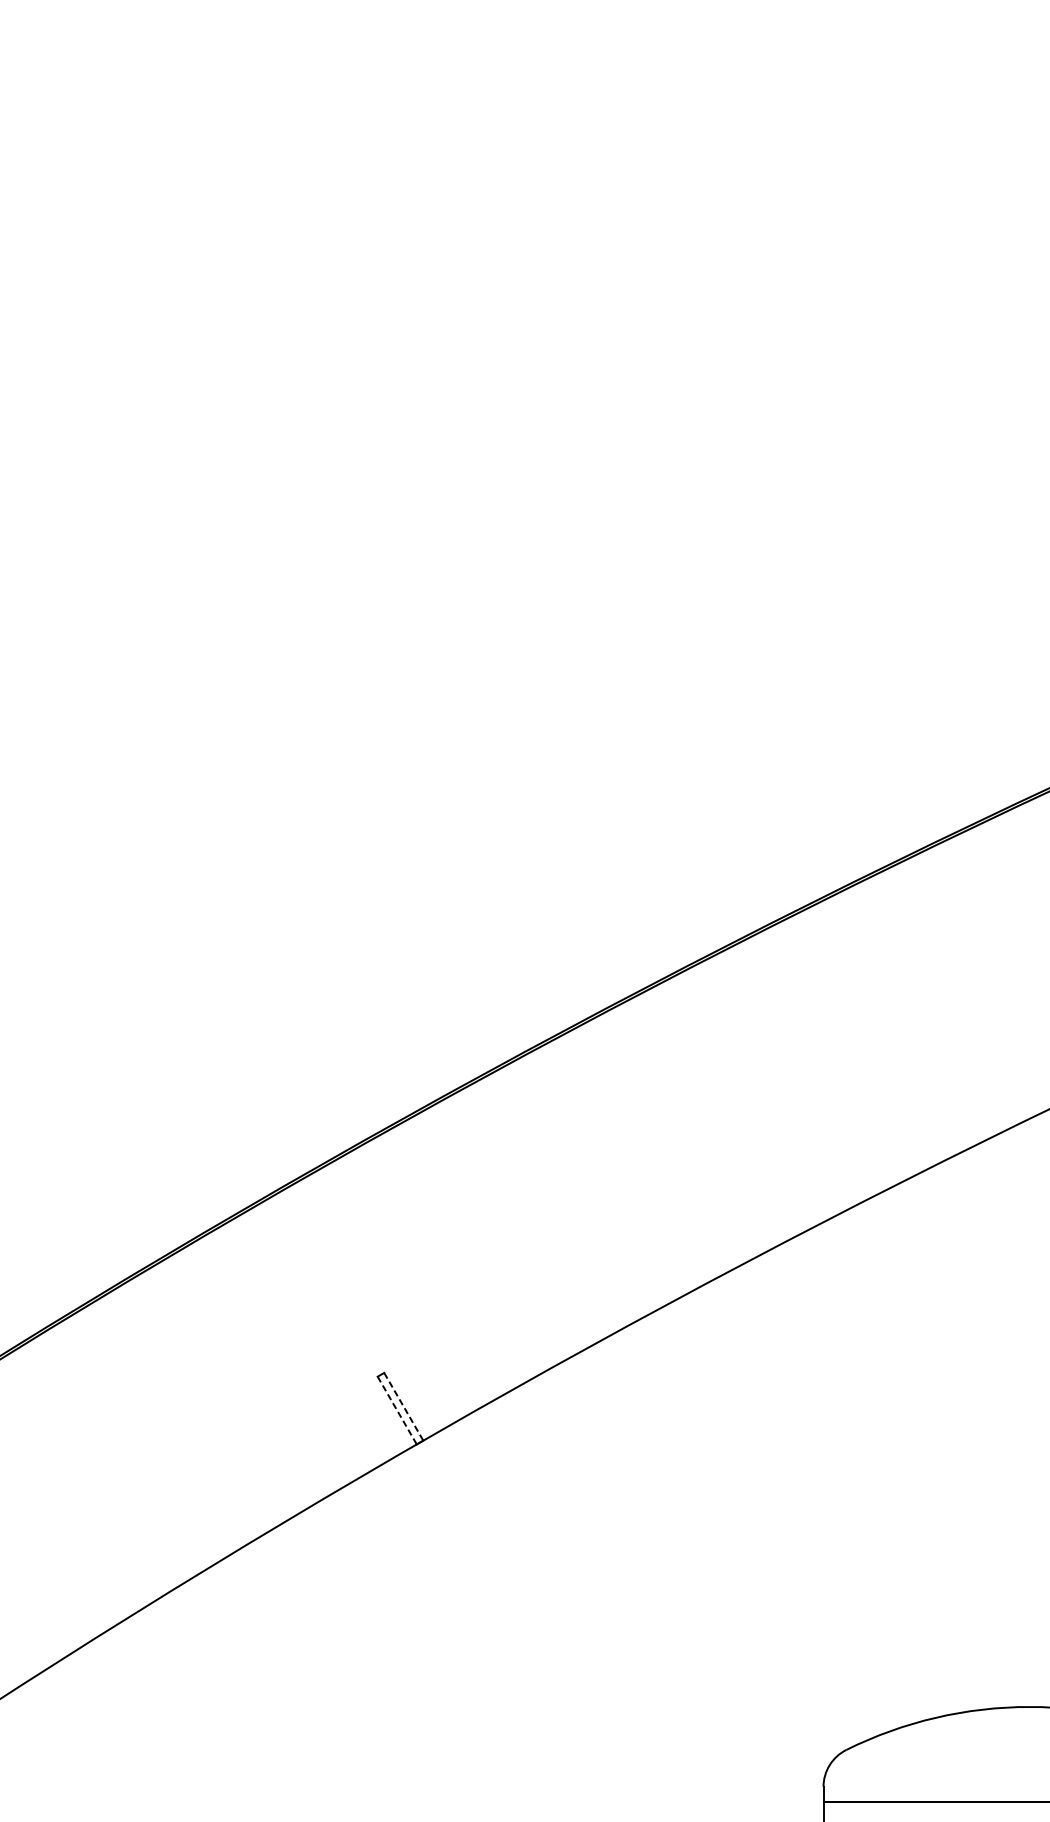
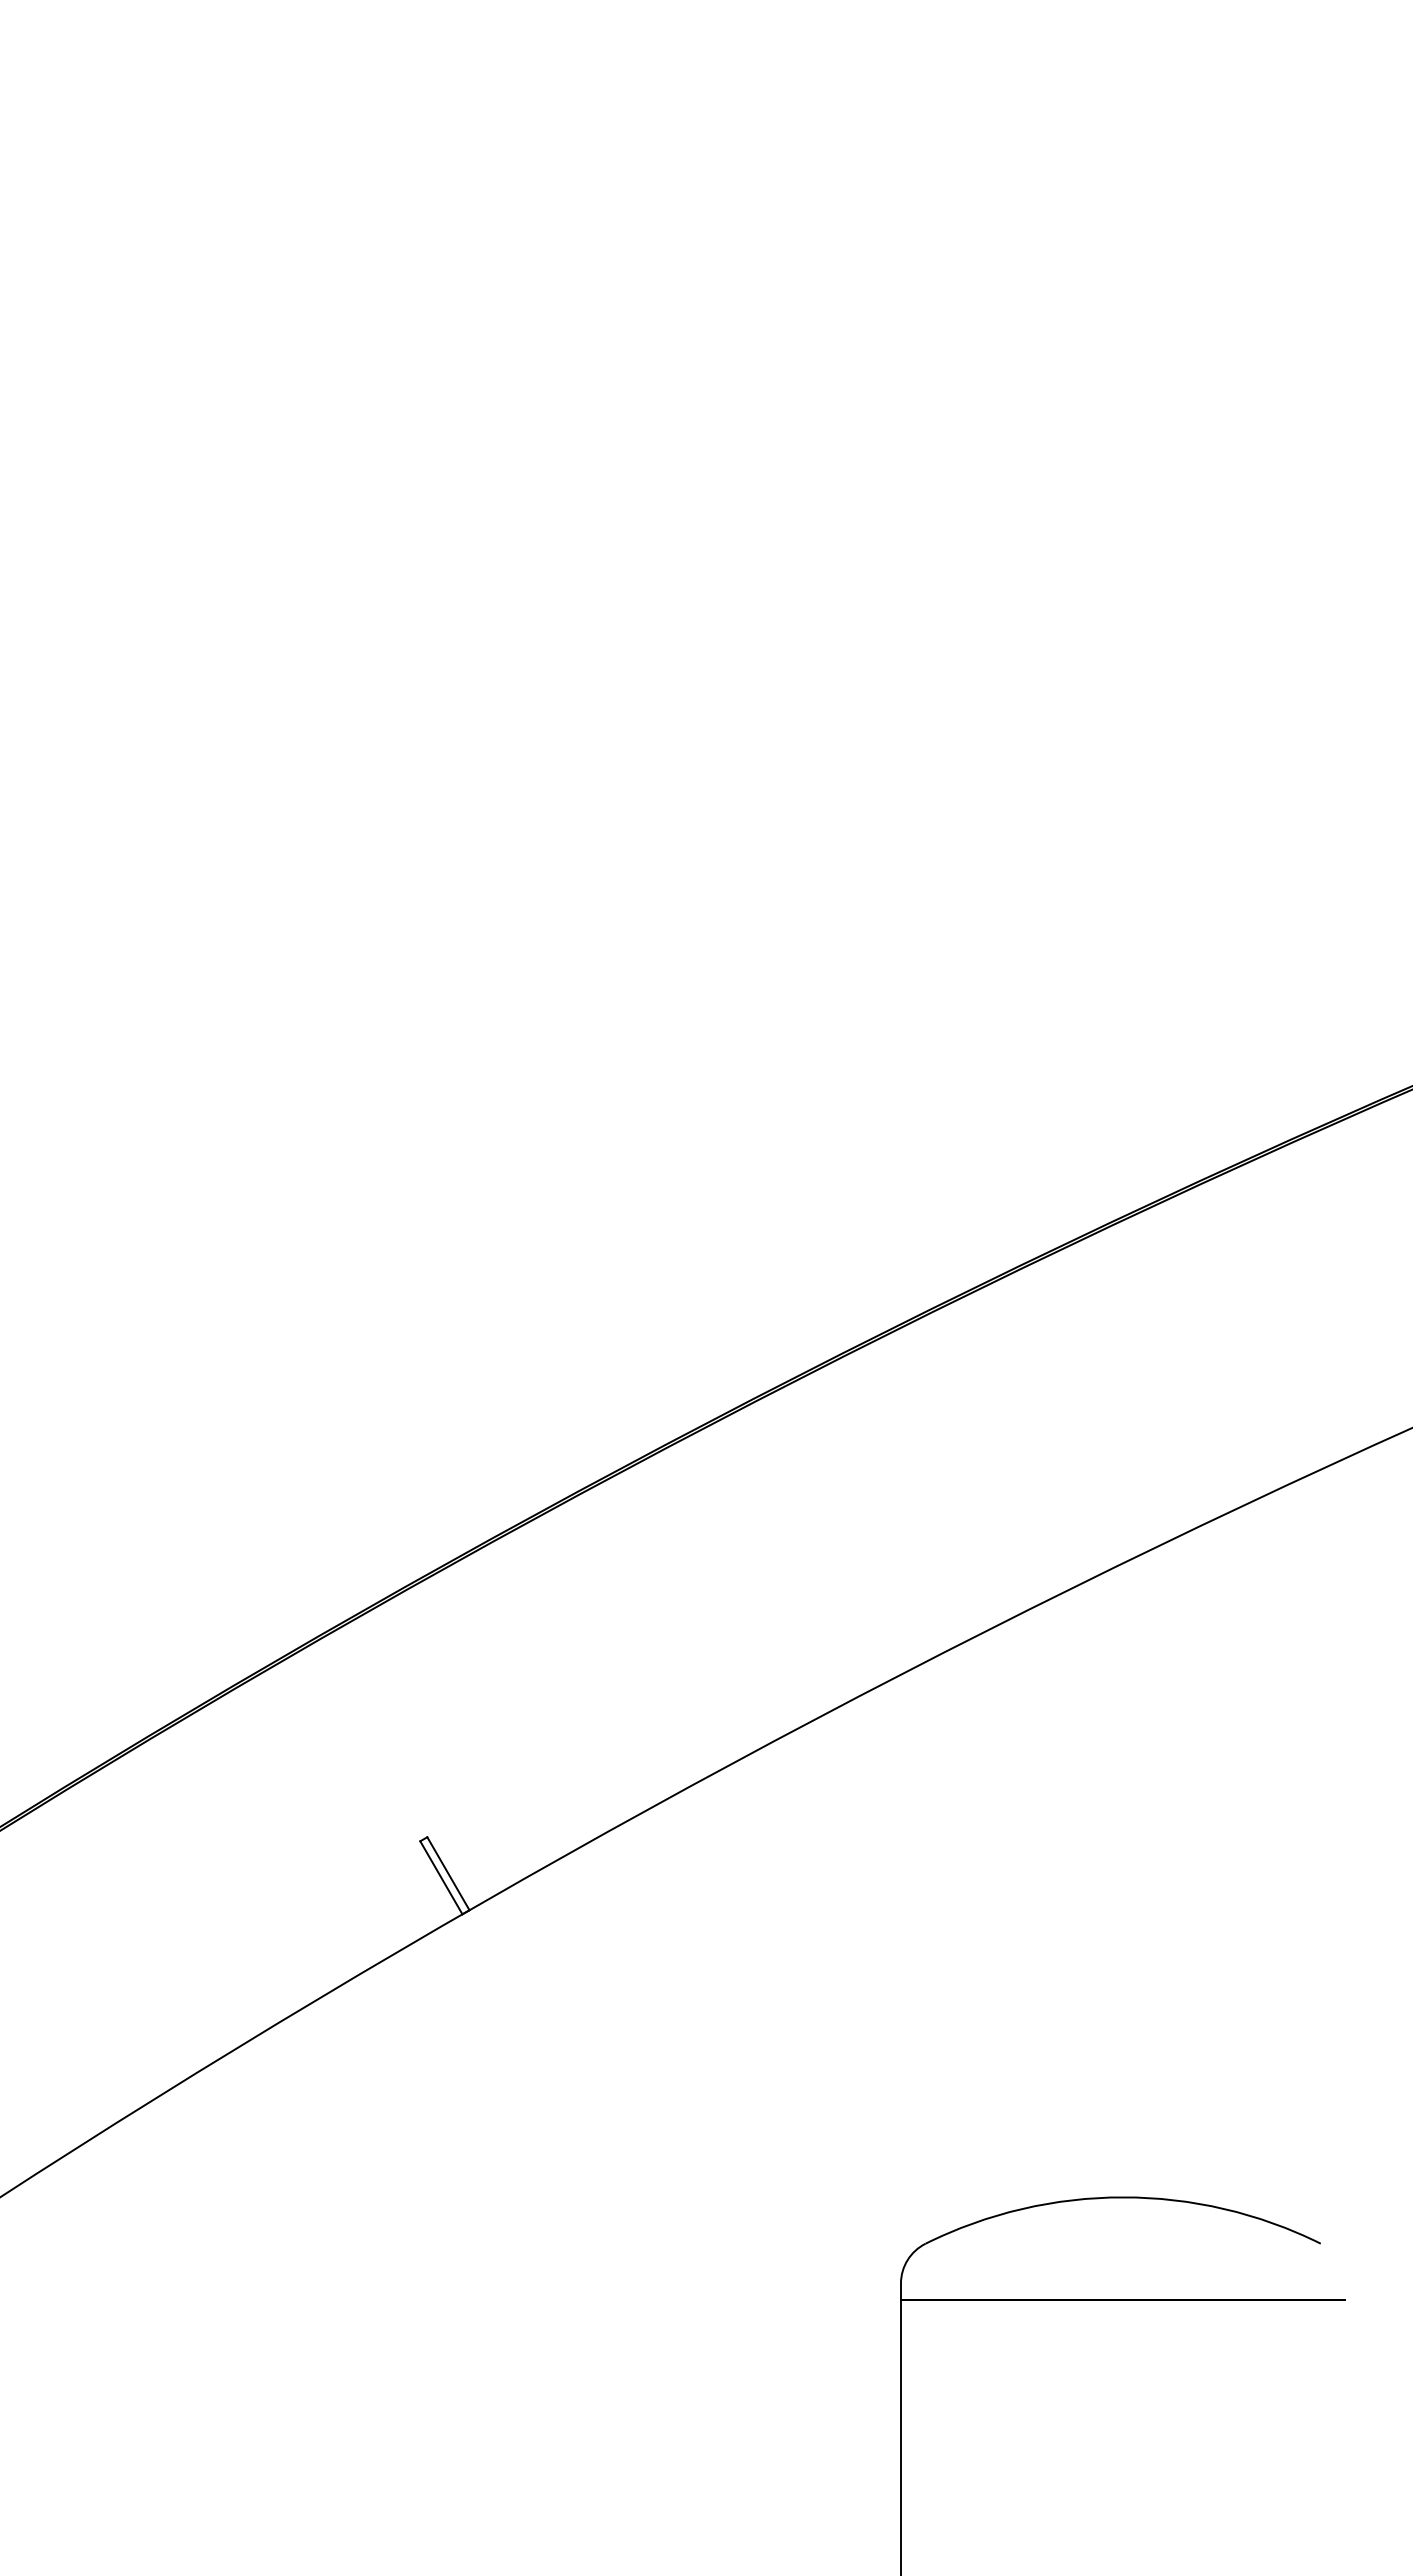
line: (403, 1407) -> (448, 1874), dashed -> solid
line: (397, 1411) -> (441, 1878), dashed -> solid

